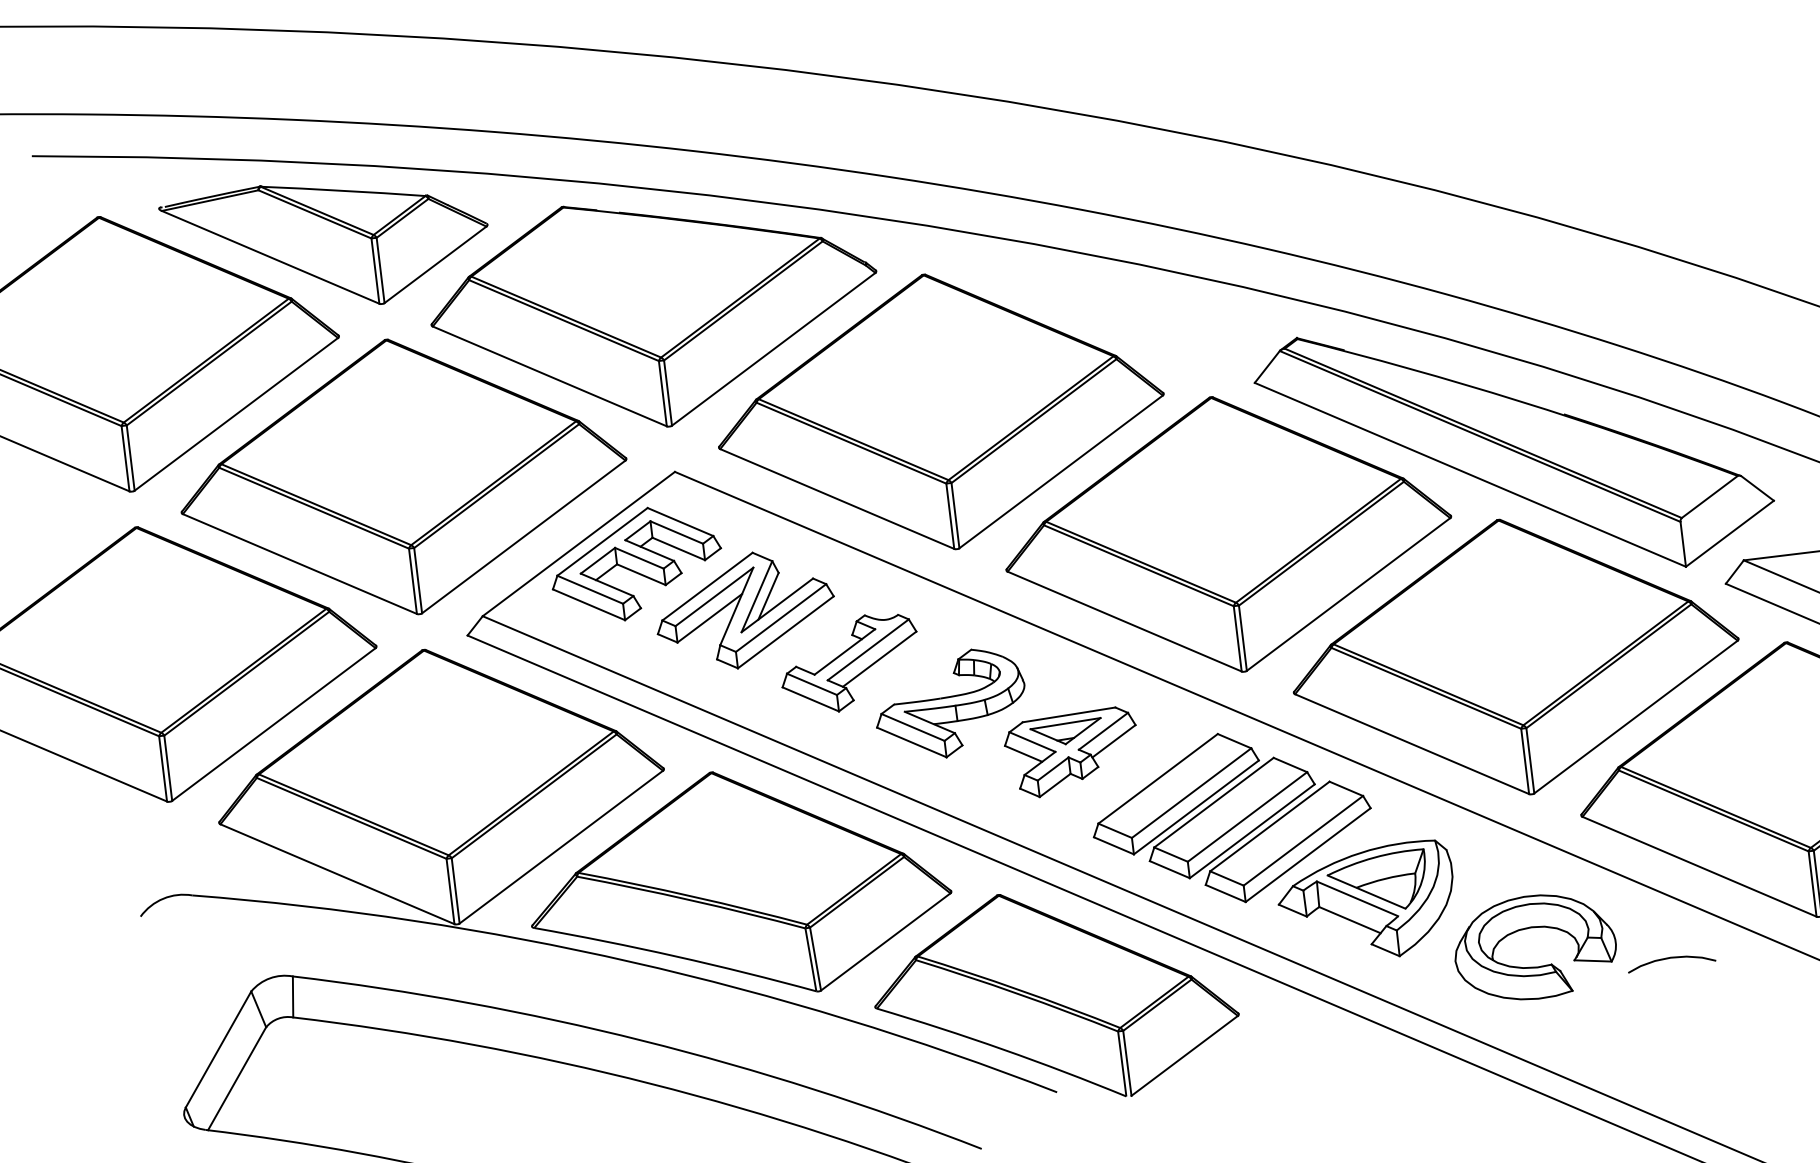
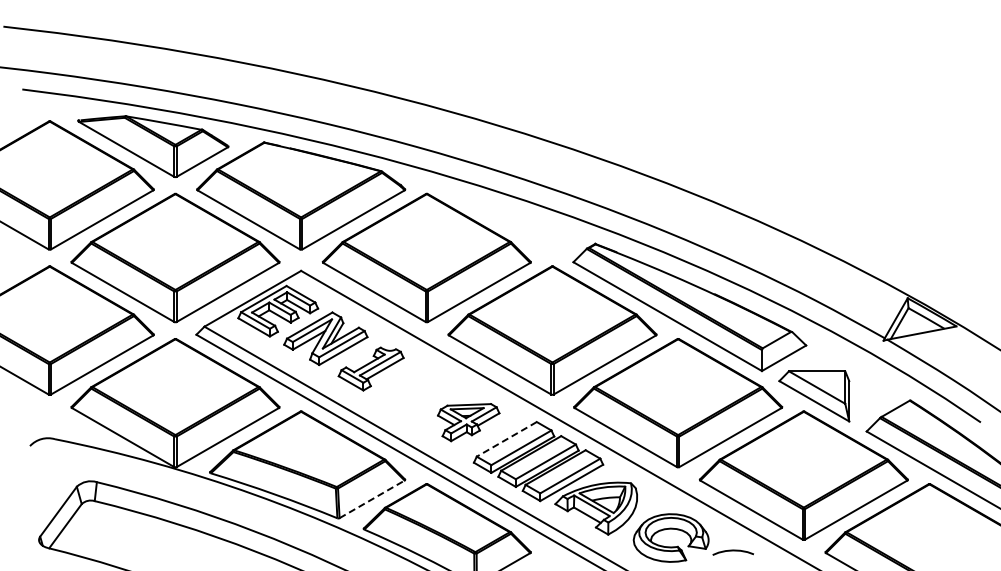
part: (951, 704) -> (415, 393), removed
line: (1157, 779) -> (506, 439), solid -> dashed
line: (886, 942) -> (372, 499), solid -> dashed

